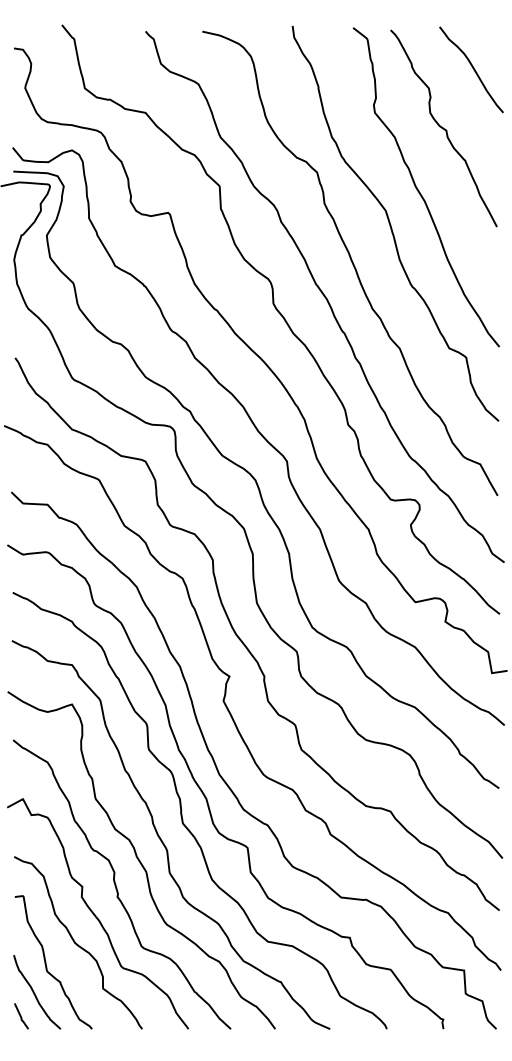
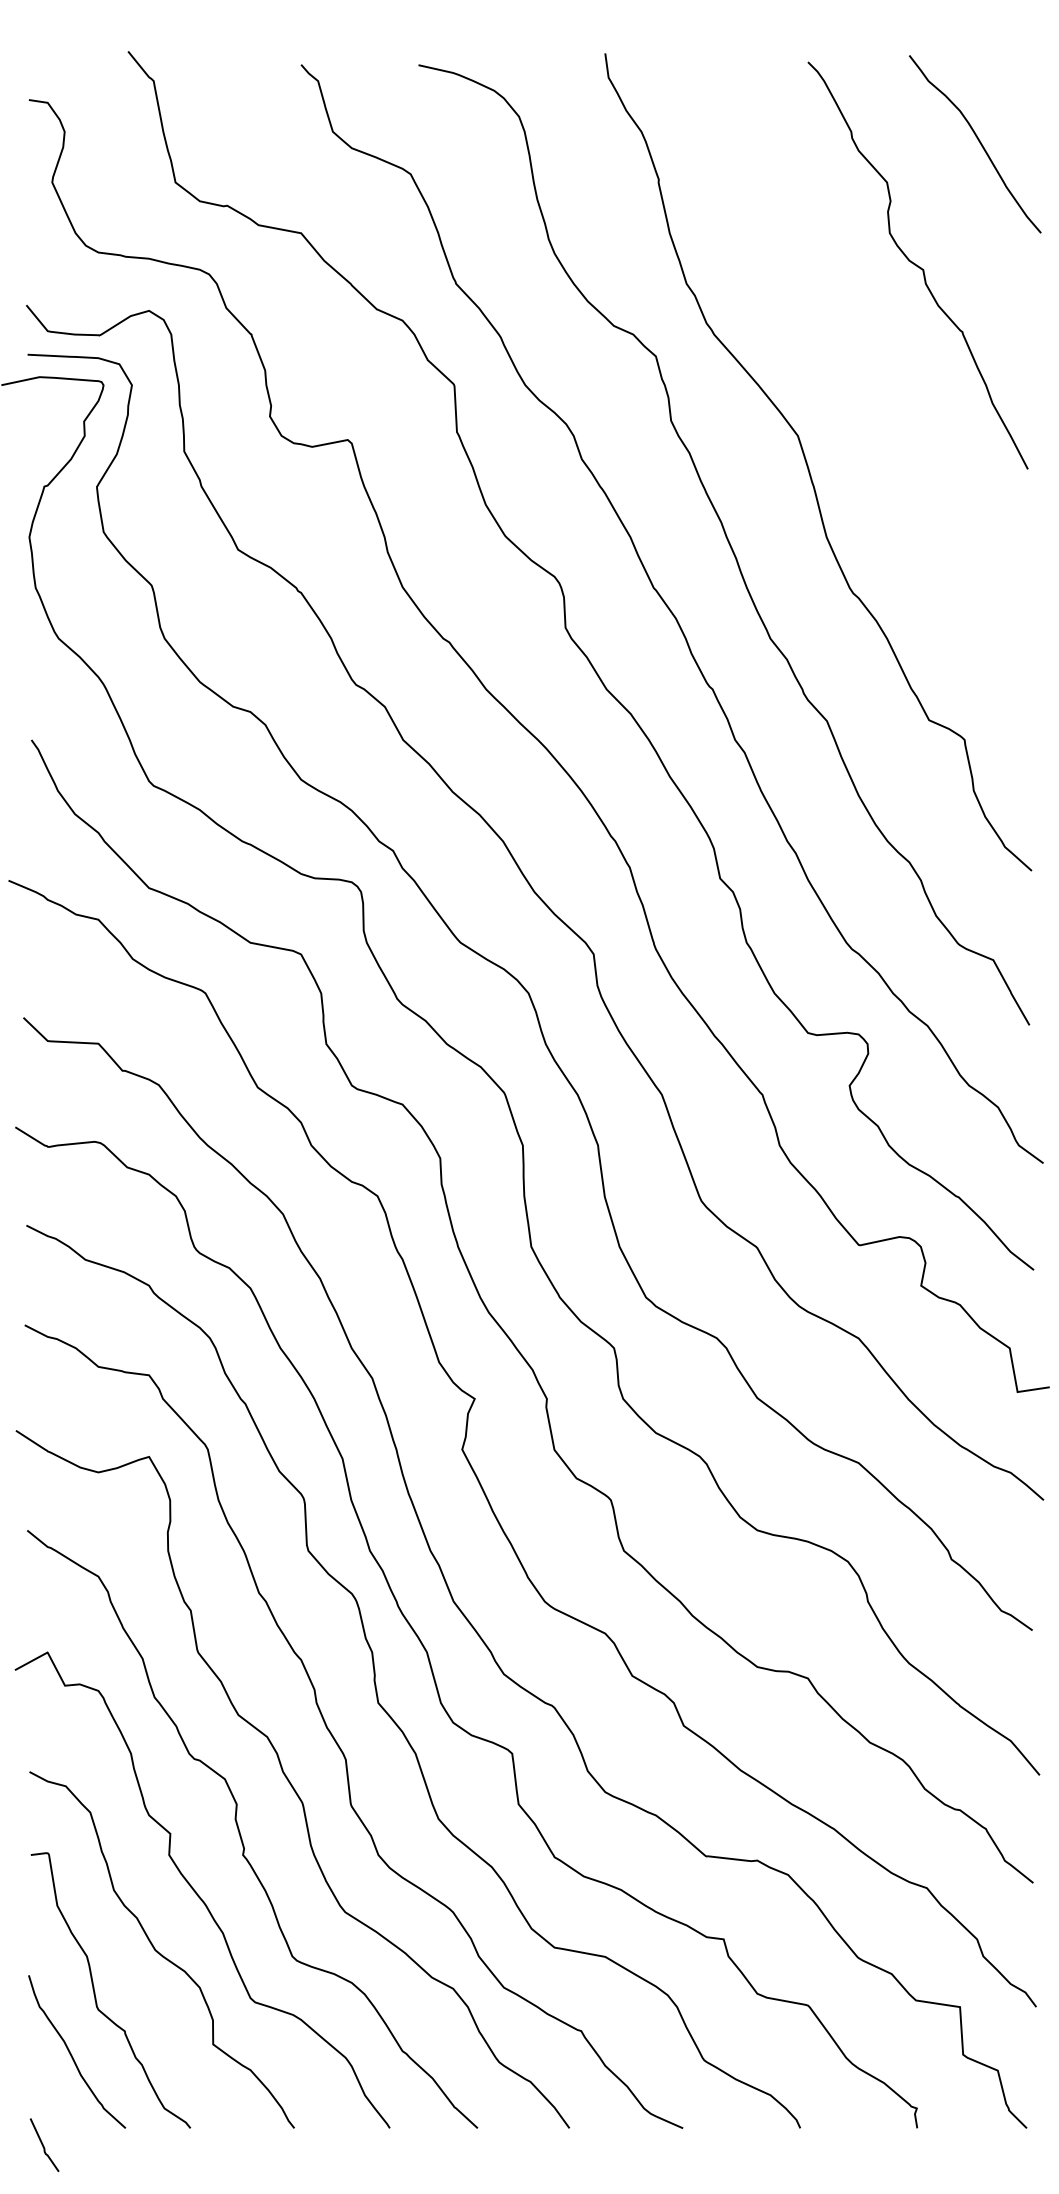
curve: (419, 190) -> (867, 393), removed
curve: (21, 1016) -> (44, 2145), moved

